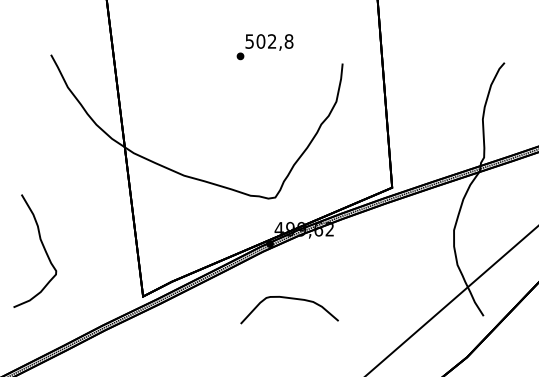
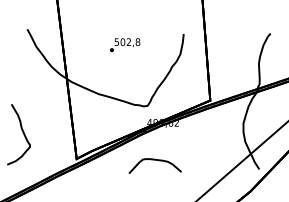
text: (265, 45) -> (125, 44), moved

